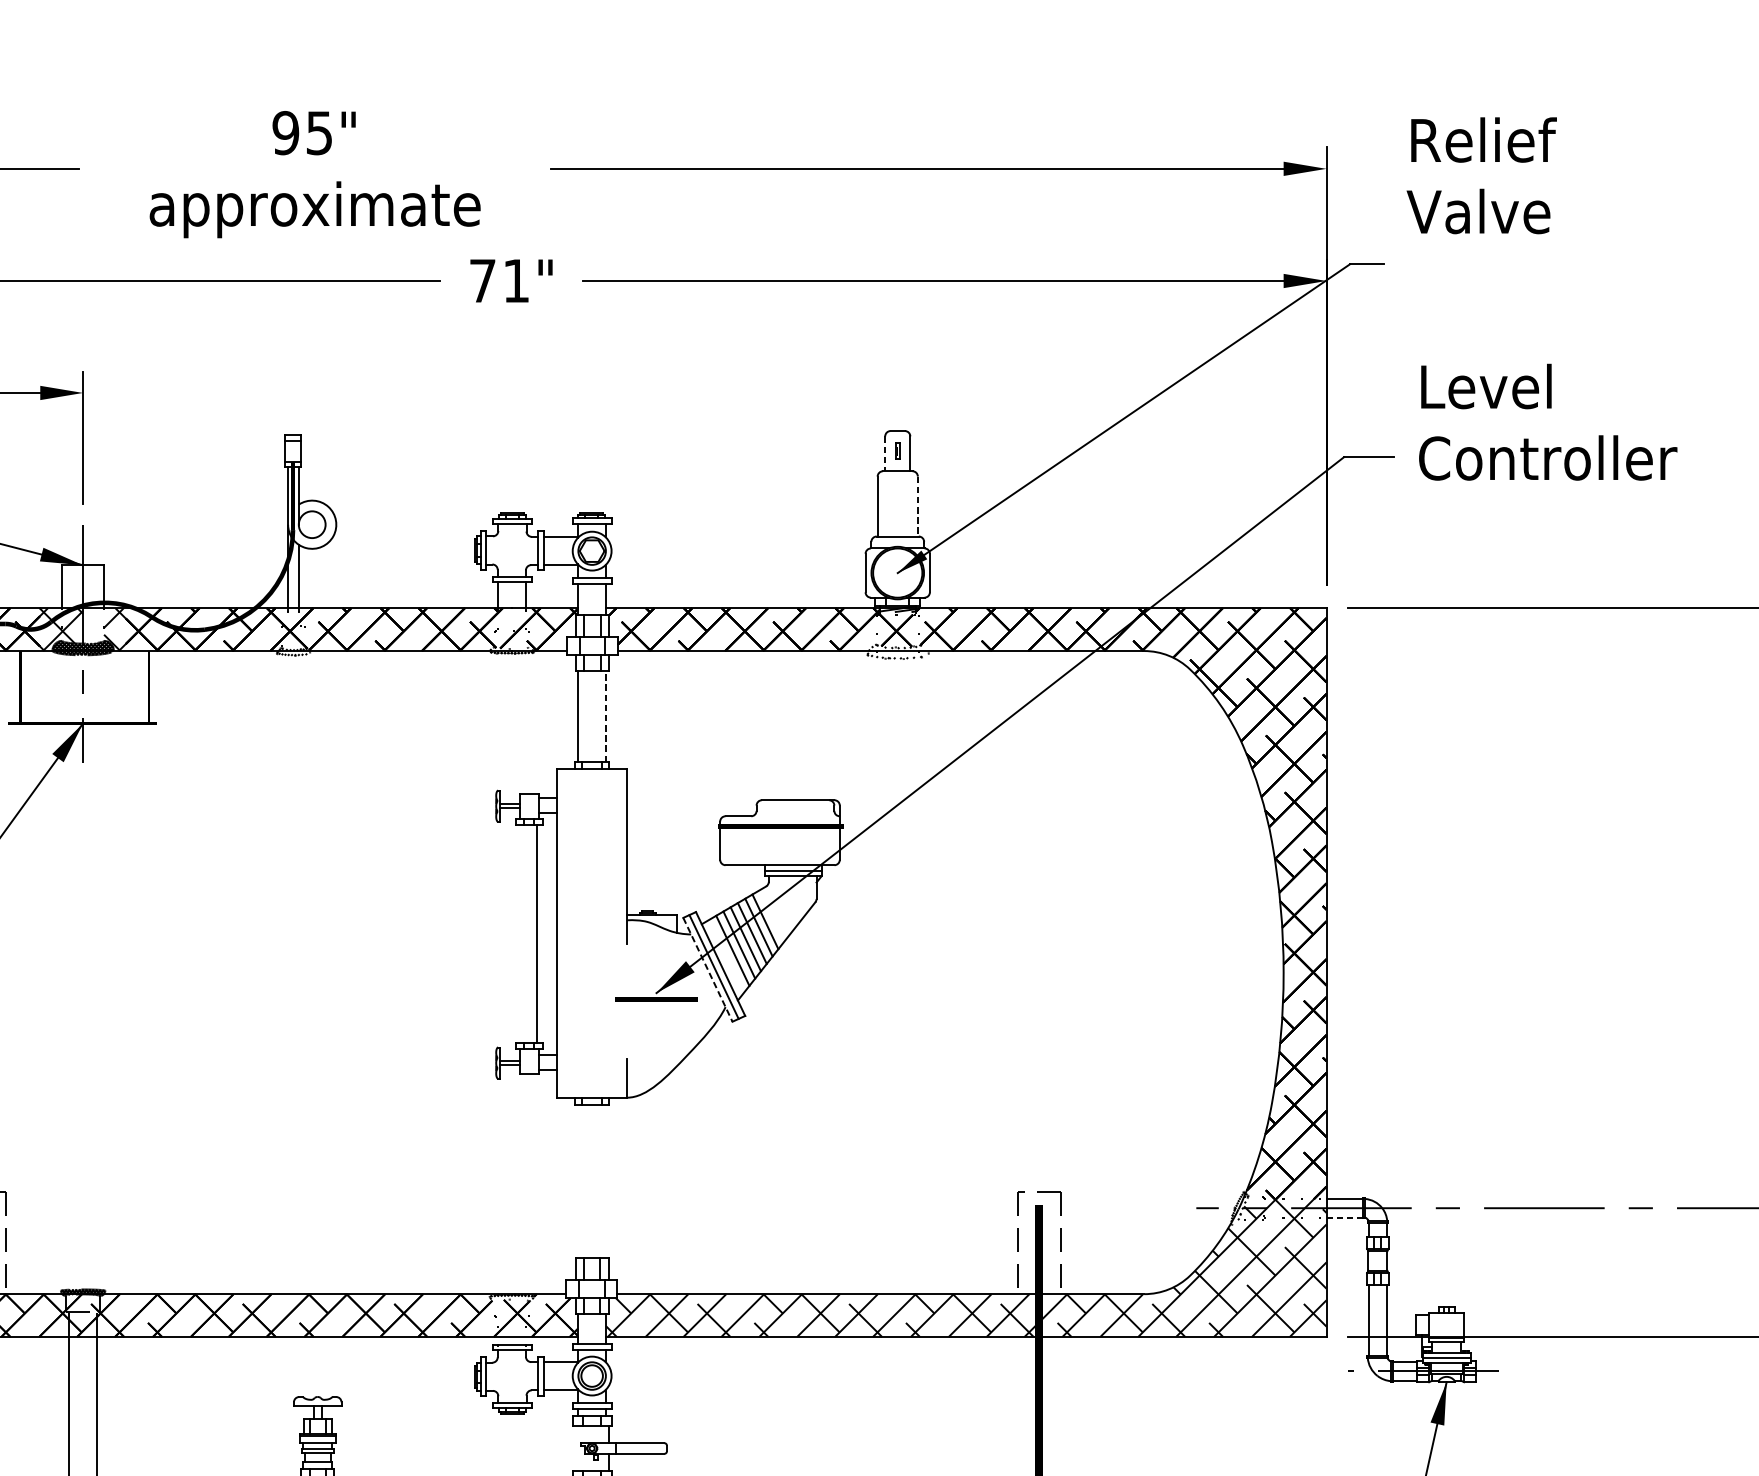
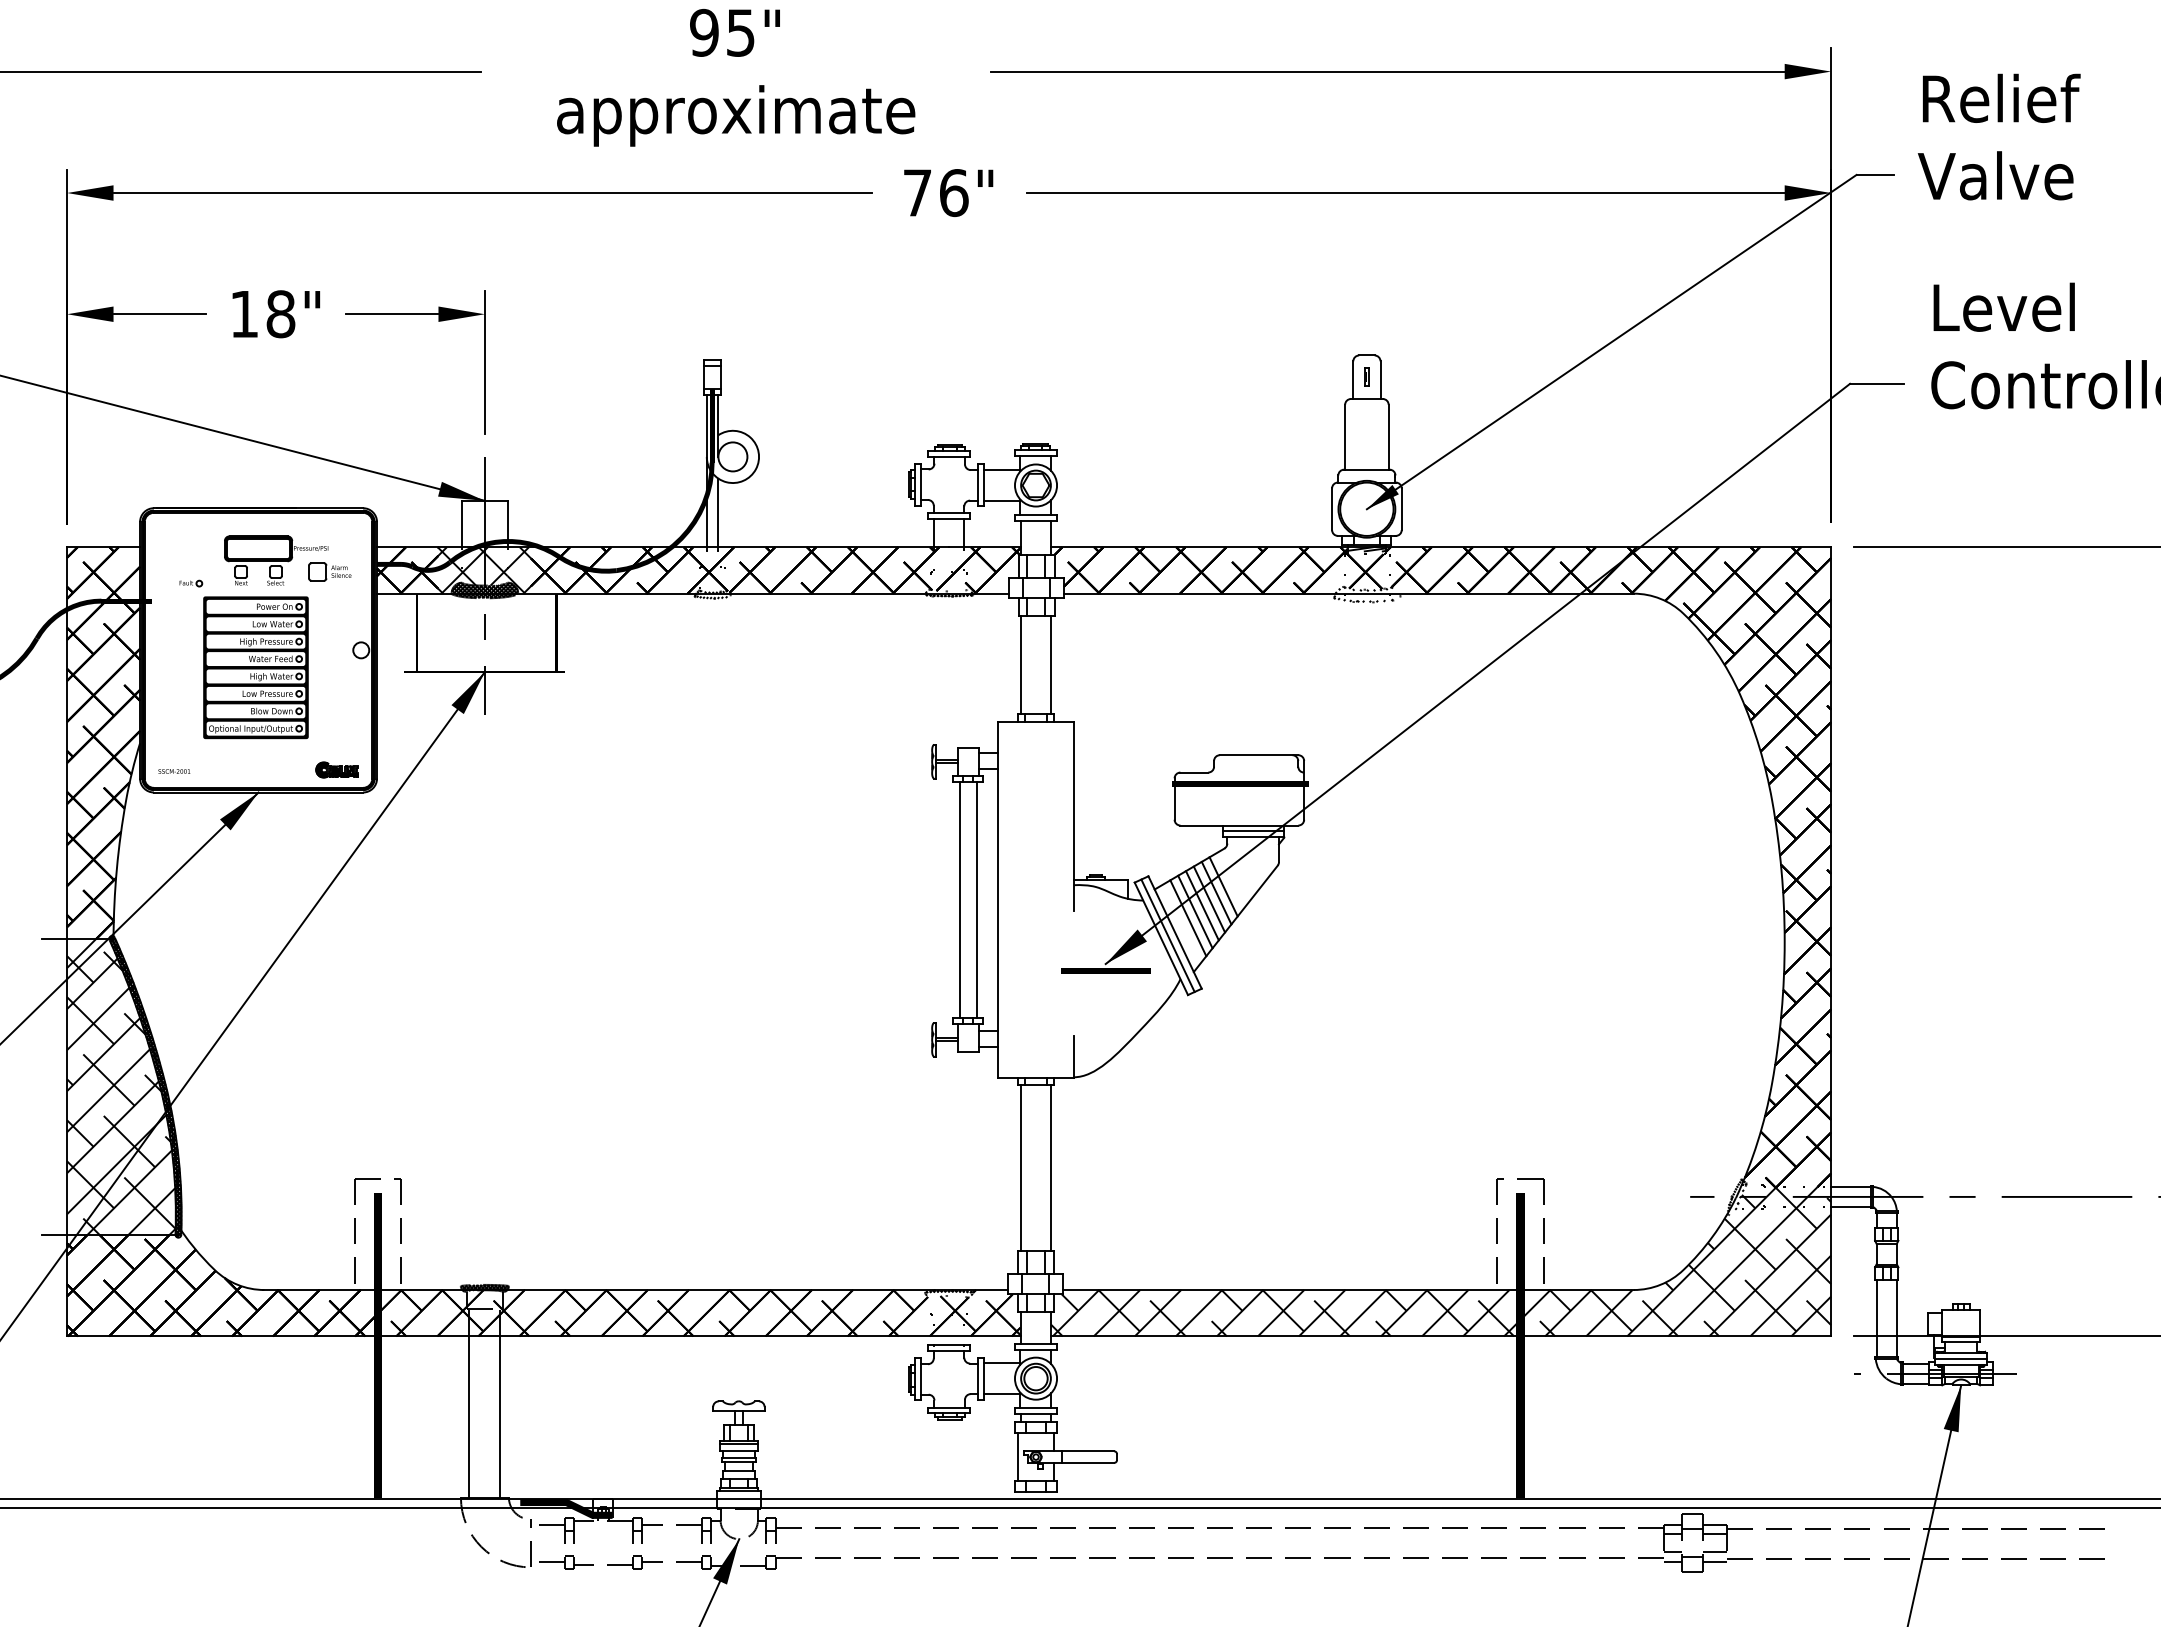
text: (1481, 175) -> (1998, 136), moved
text: (516, 281) -> (954, 193), 71" -> 76"
line: (885, 454) -> (1353, 380), dashed -> solid
line: (917, 506) -> (1388, 437), dashed -> solid
hatch: (92, 625) -> (495, 566), added
line: (606, 716) -> (1051, 664), dashed -> solid
line: (522, 934) -> (960, 900), added
line: (708, 970) -> (1161, 939), dashed -> solid
line: (577, 1181) -> (1020, 1167), added
line: (606, 1181) -> (1051, 1167), added
line: (1345, 1217) -> (1851, 1207), dashed -> solid
line: (575, 1447) -> (1018, 1456), added

